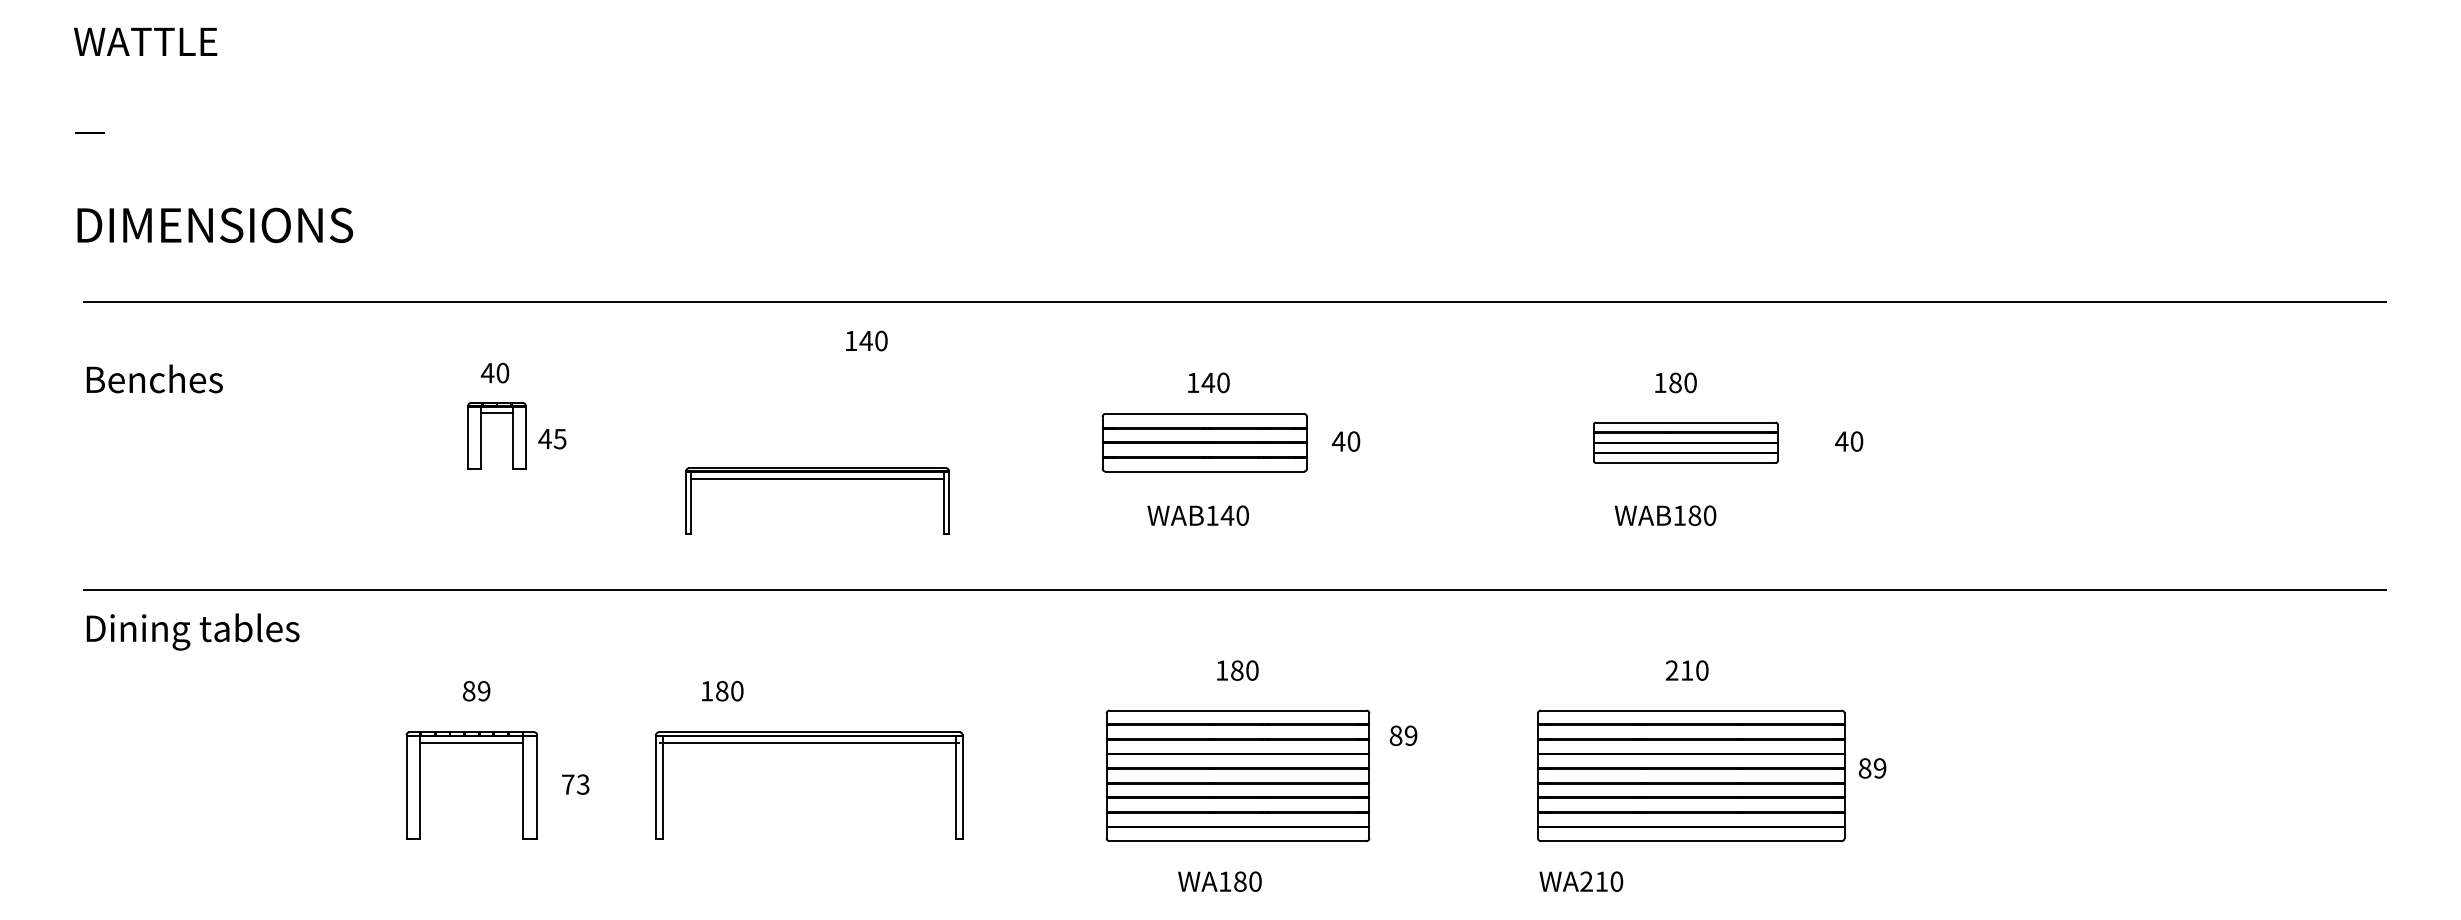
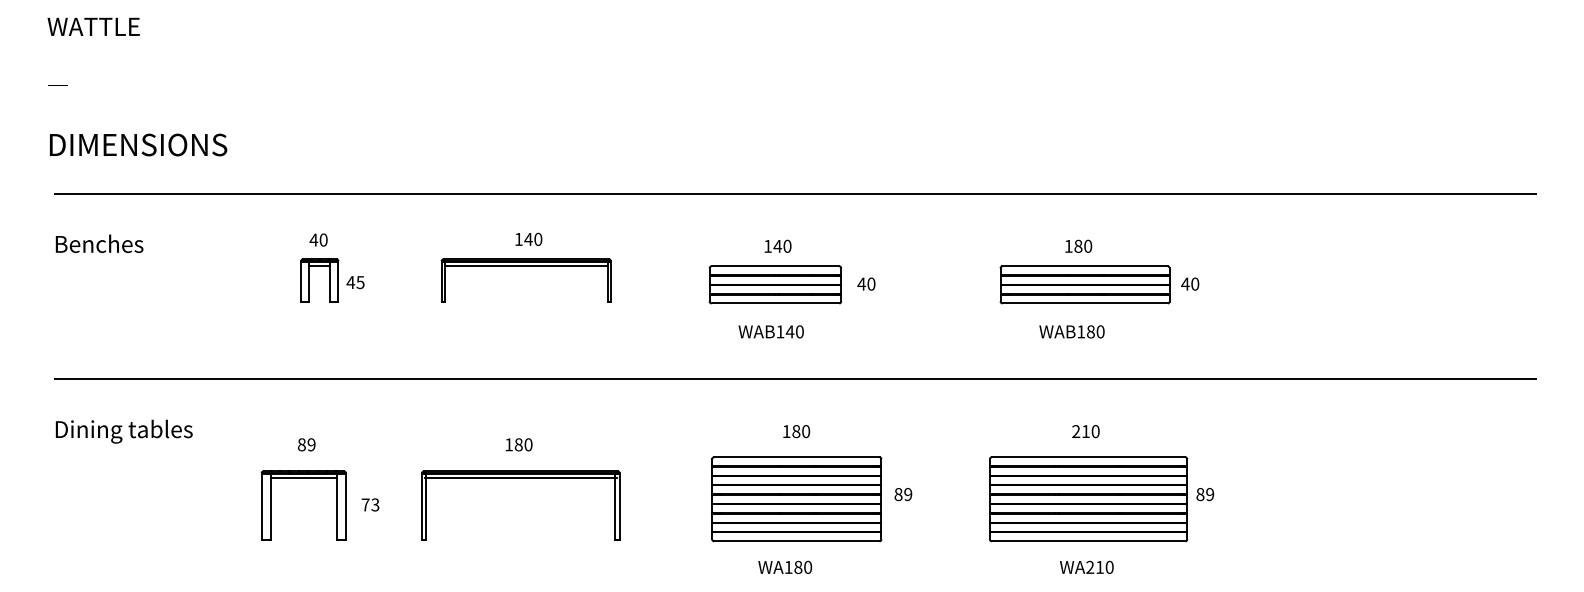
text: (866, 339) -> (528, 238), moved
part: (1684, 442) -> (1084, 284), size x1.43
part: (816, 479) -> (525, 266), moved
text: (191, 631) -> (123, 431), moved
text: (721, 690) -> (518, 444), moved
text: (1403, 735) -> (903, 494), moved
text: (1580, 880) -> (1086, 566), moved

